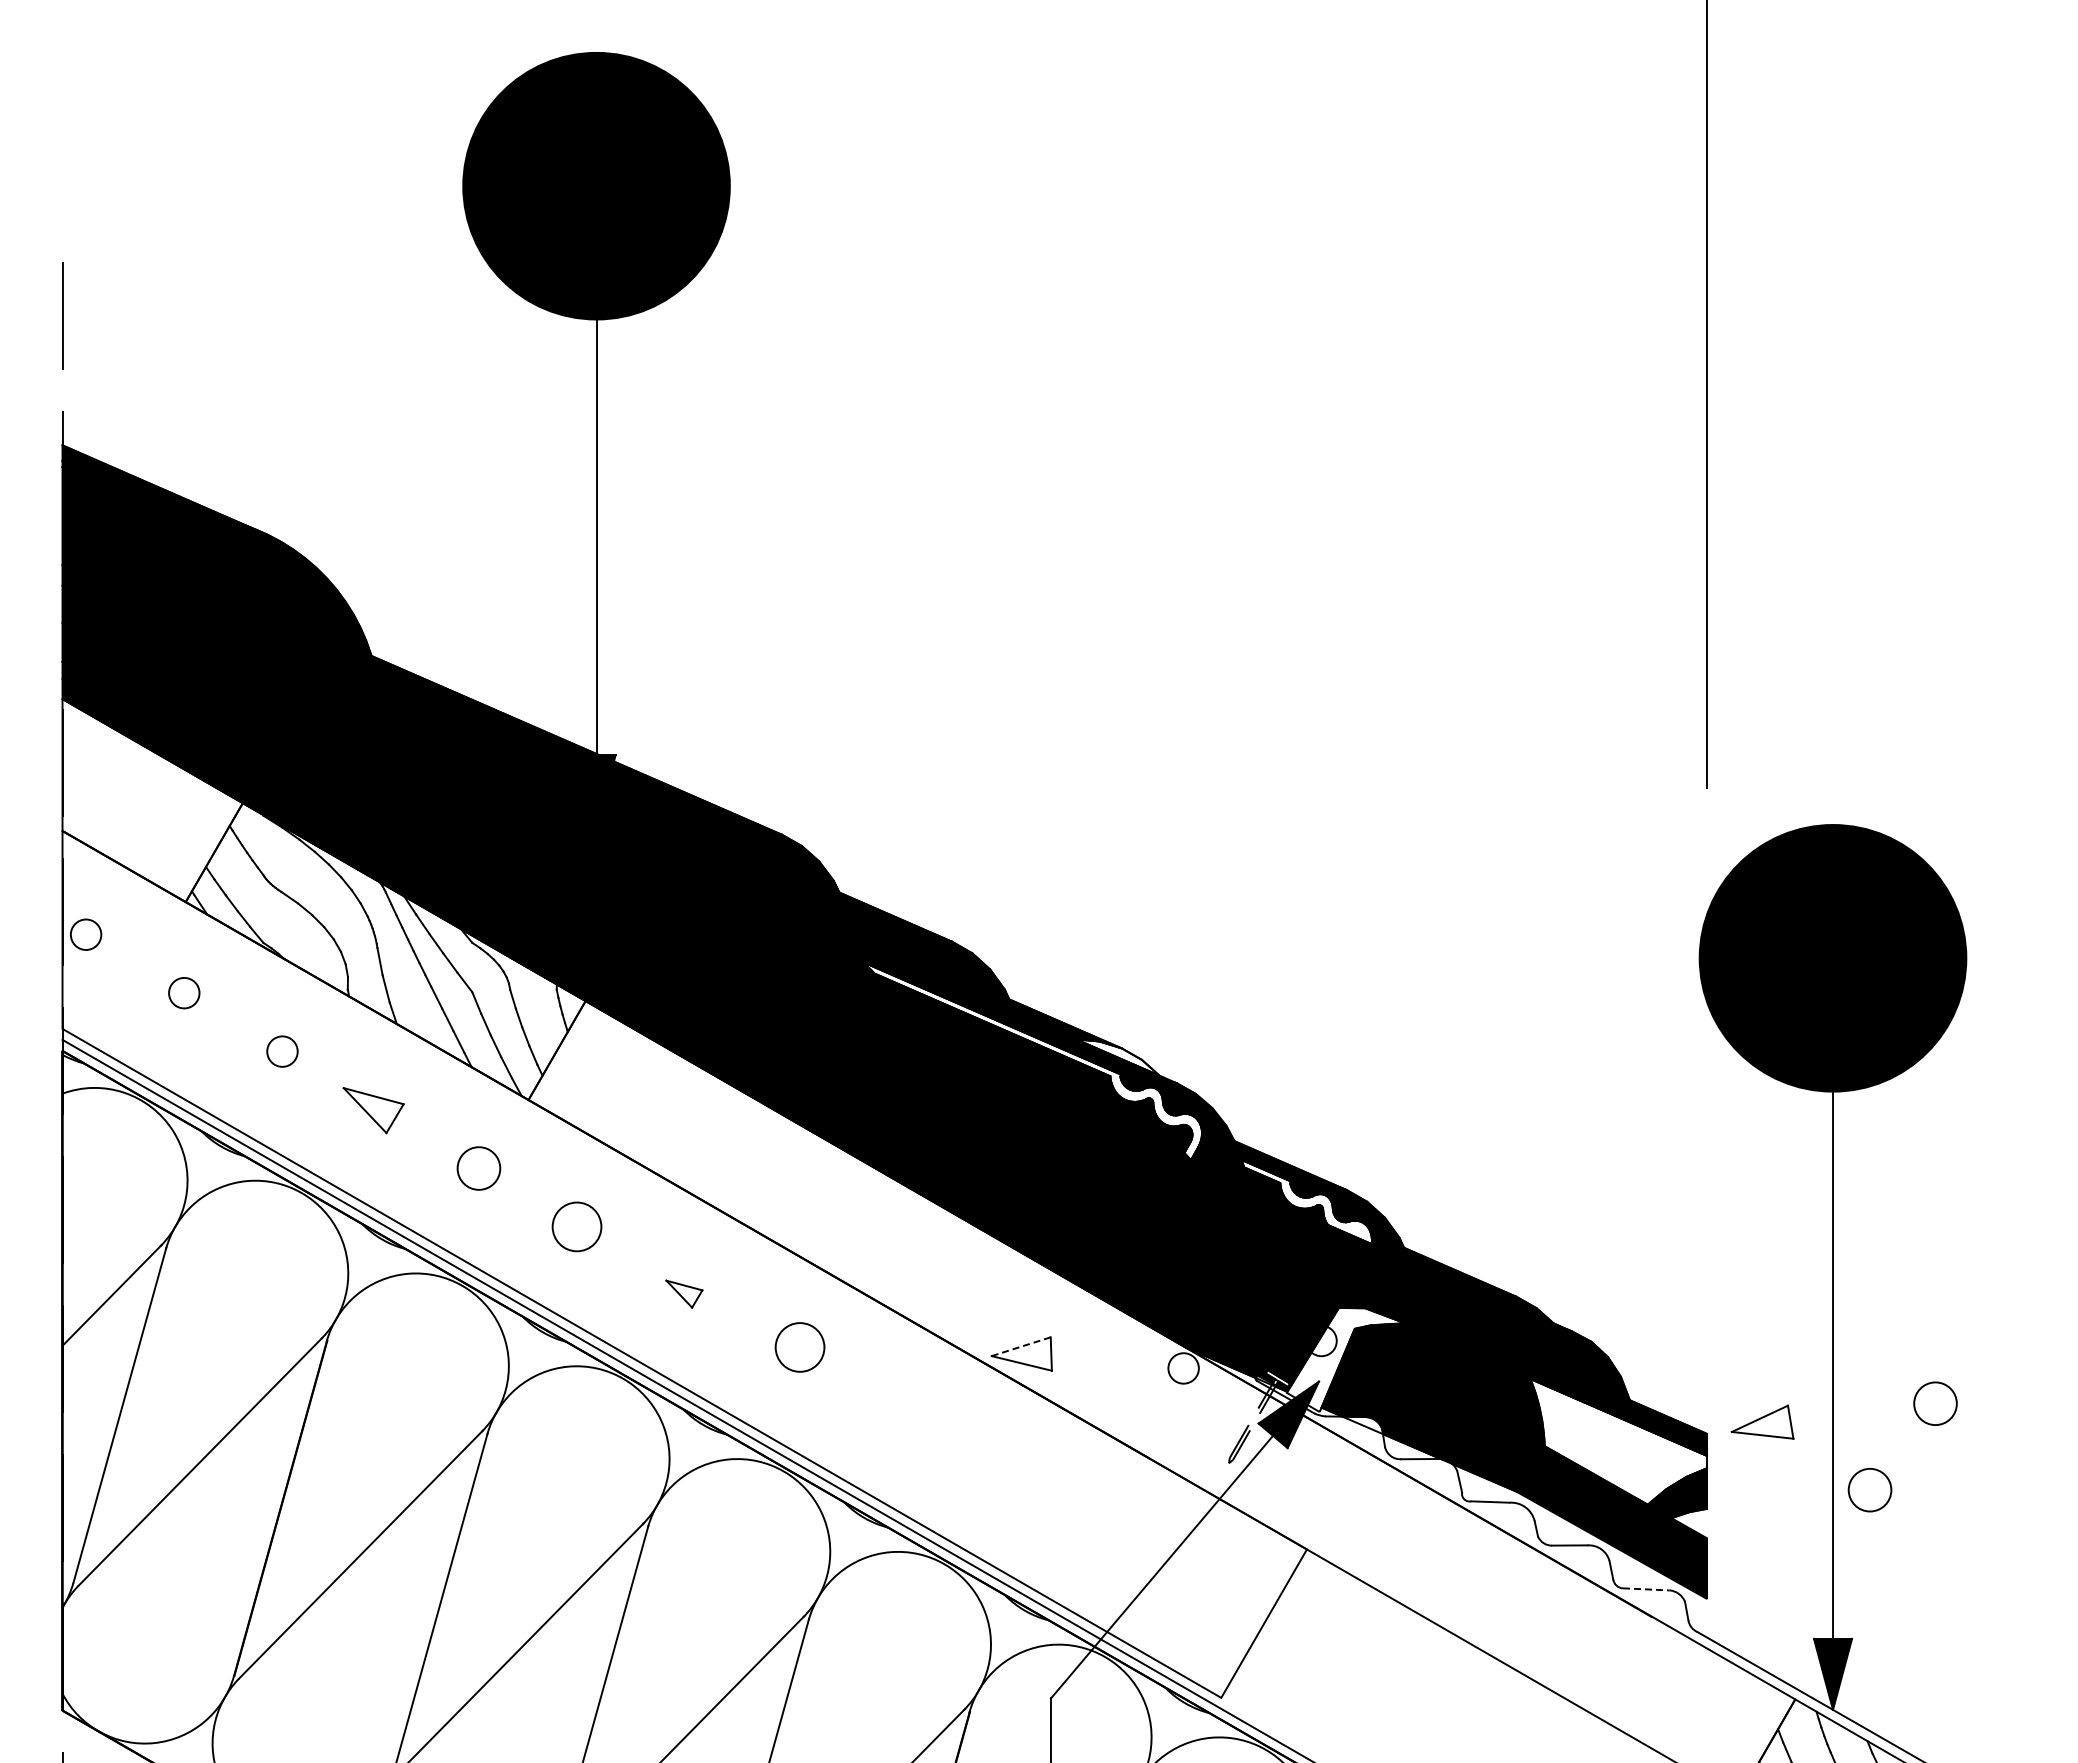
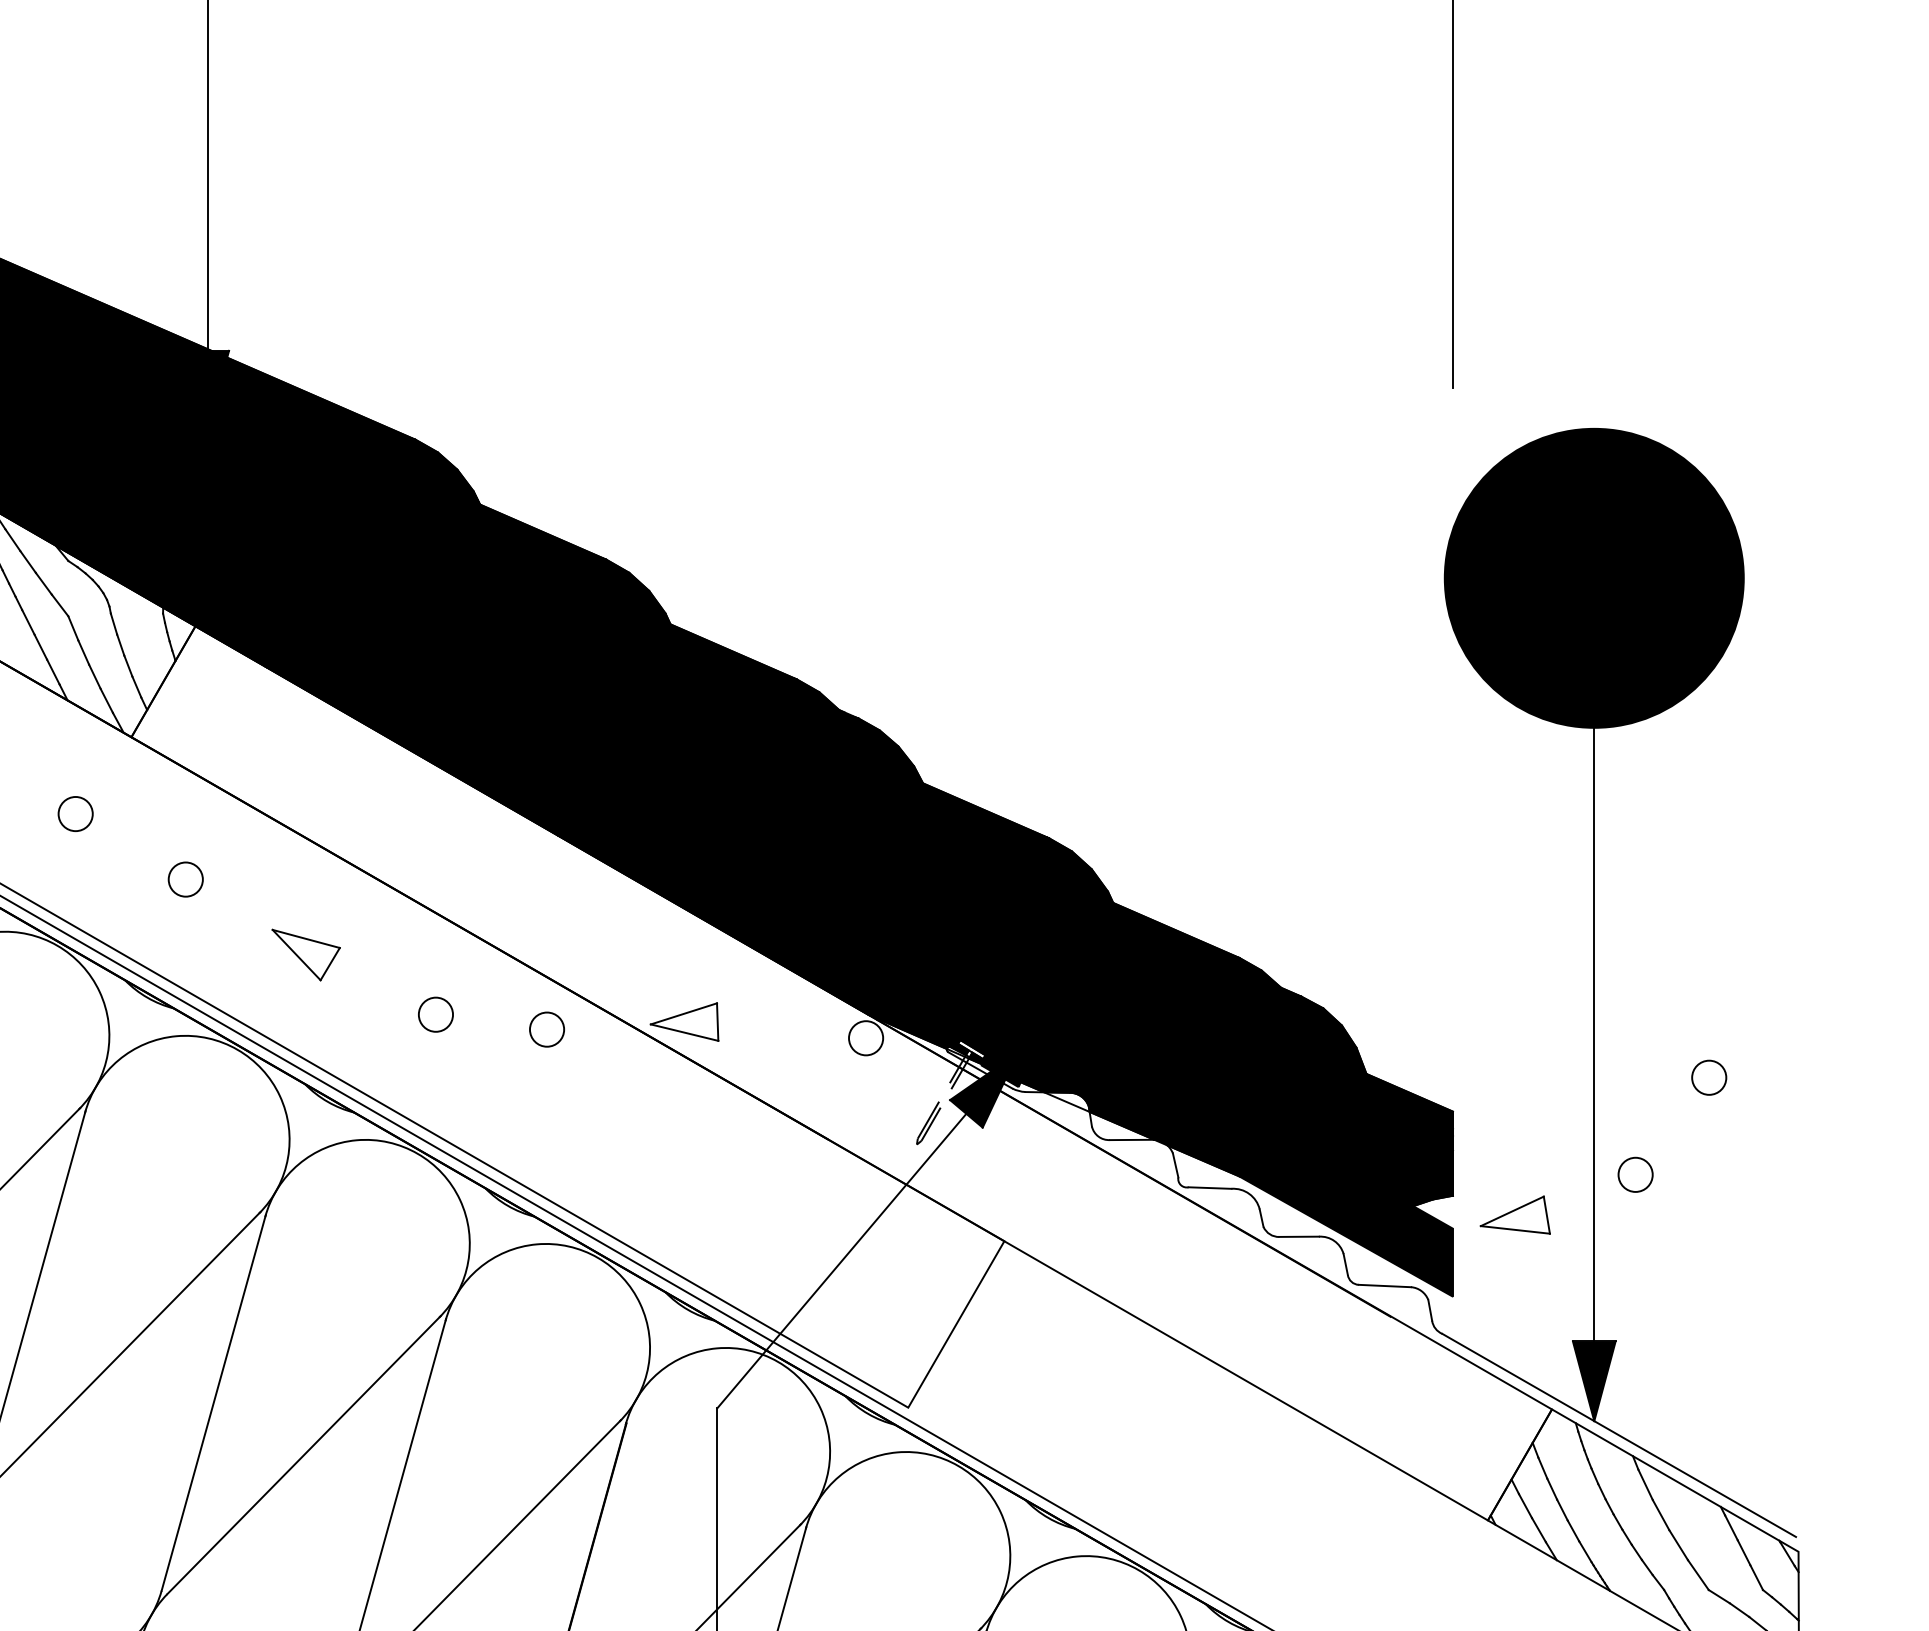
fill: (1117, 1057) -> (791, 689), added
fill: (1032, 1061) -> (696, 694), added
circle: (478, 1168) -> (75, 814), size x0.71
fill: (1306, 1201) -> (1003, 851), added
circle: (576, 1226) -> (185, 879), size x0.62
part: (684, 1293) -> (306, 954), size x1.67
line: (1021, 1346) -> (684, 1013), dashed -> solid
circle: (799, 1347) -> (435, 1014), size x0.62
fill: (1345, 1359) -> (1047, 1028), added
circle: (899, 1360) -> (547, 1029), added
circle: (1935, 1403) -> (1709, 1077), size x0.71
part: (1762, 1421) -> (1515, 1214), moved
fill: (1618, 1441) -> (1353, 1120), added
circle: (1869, 1490) -> (1635, 1175), size x0.71
line: (1646, 1589) -> (1385, 1286), dashed -> solid

